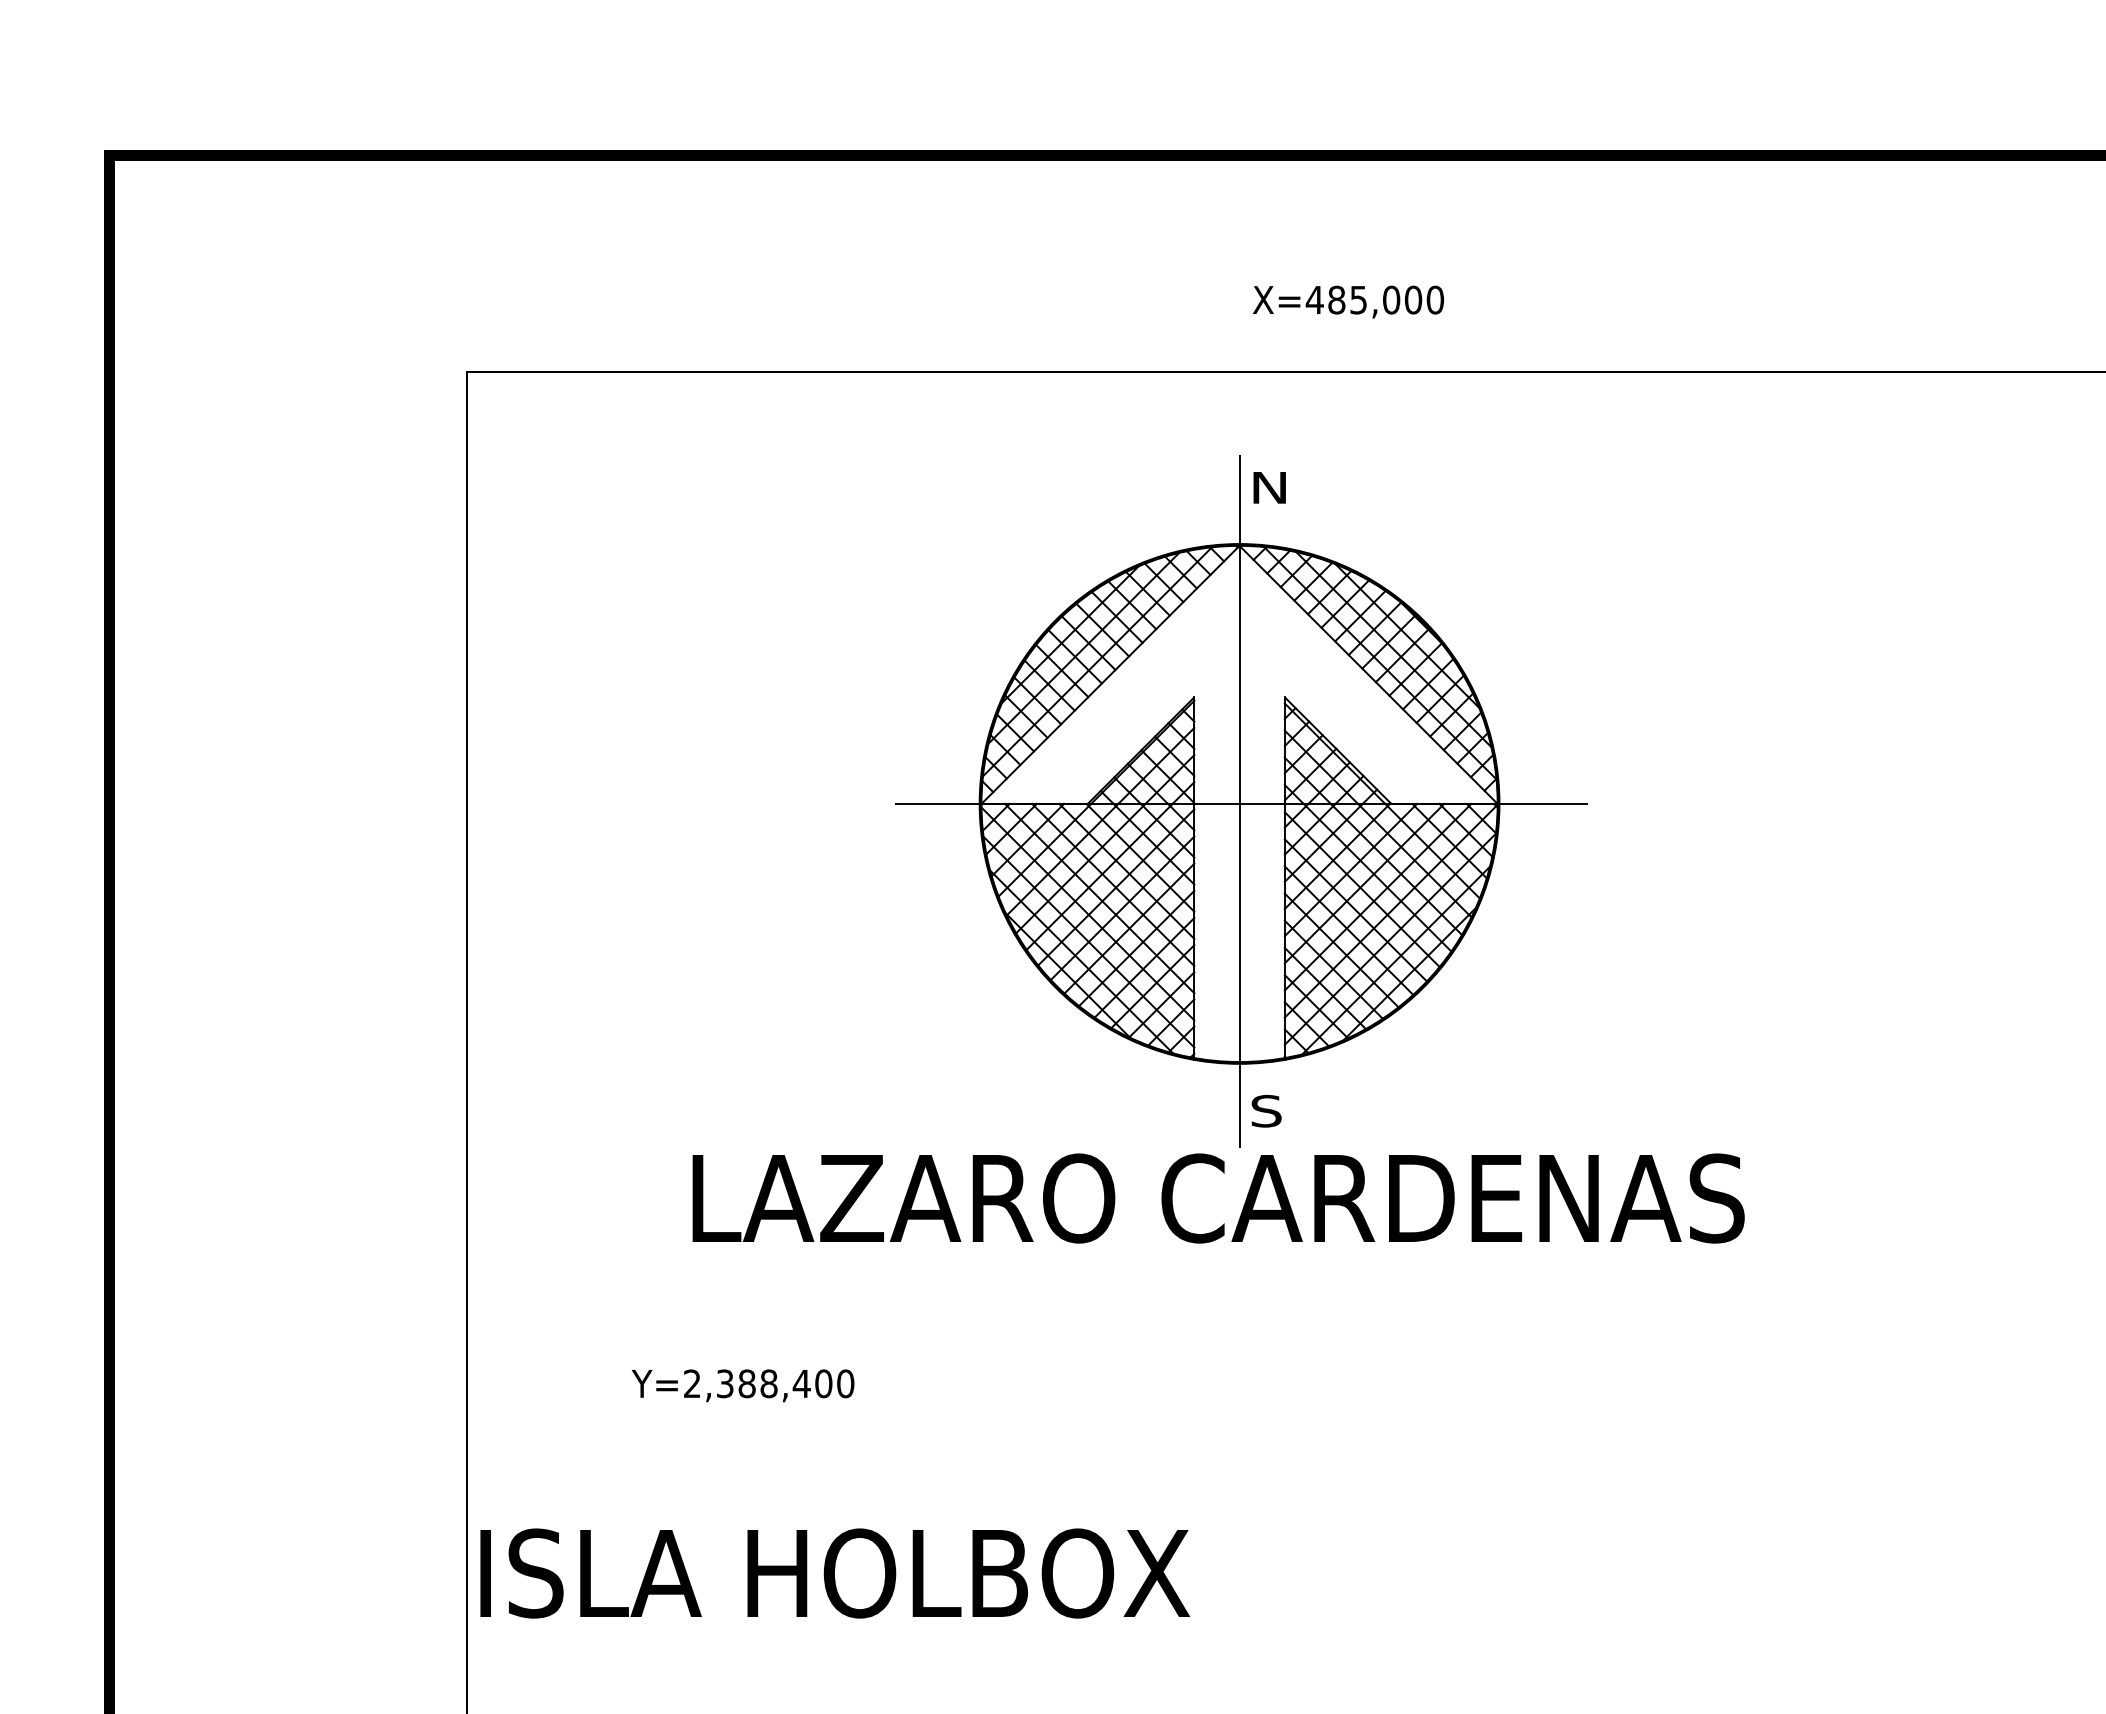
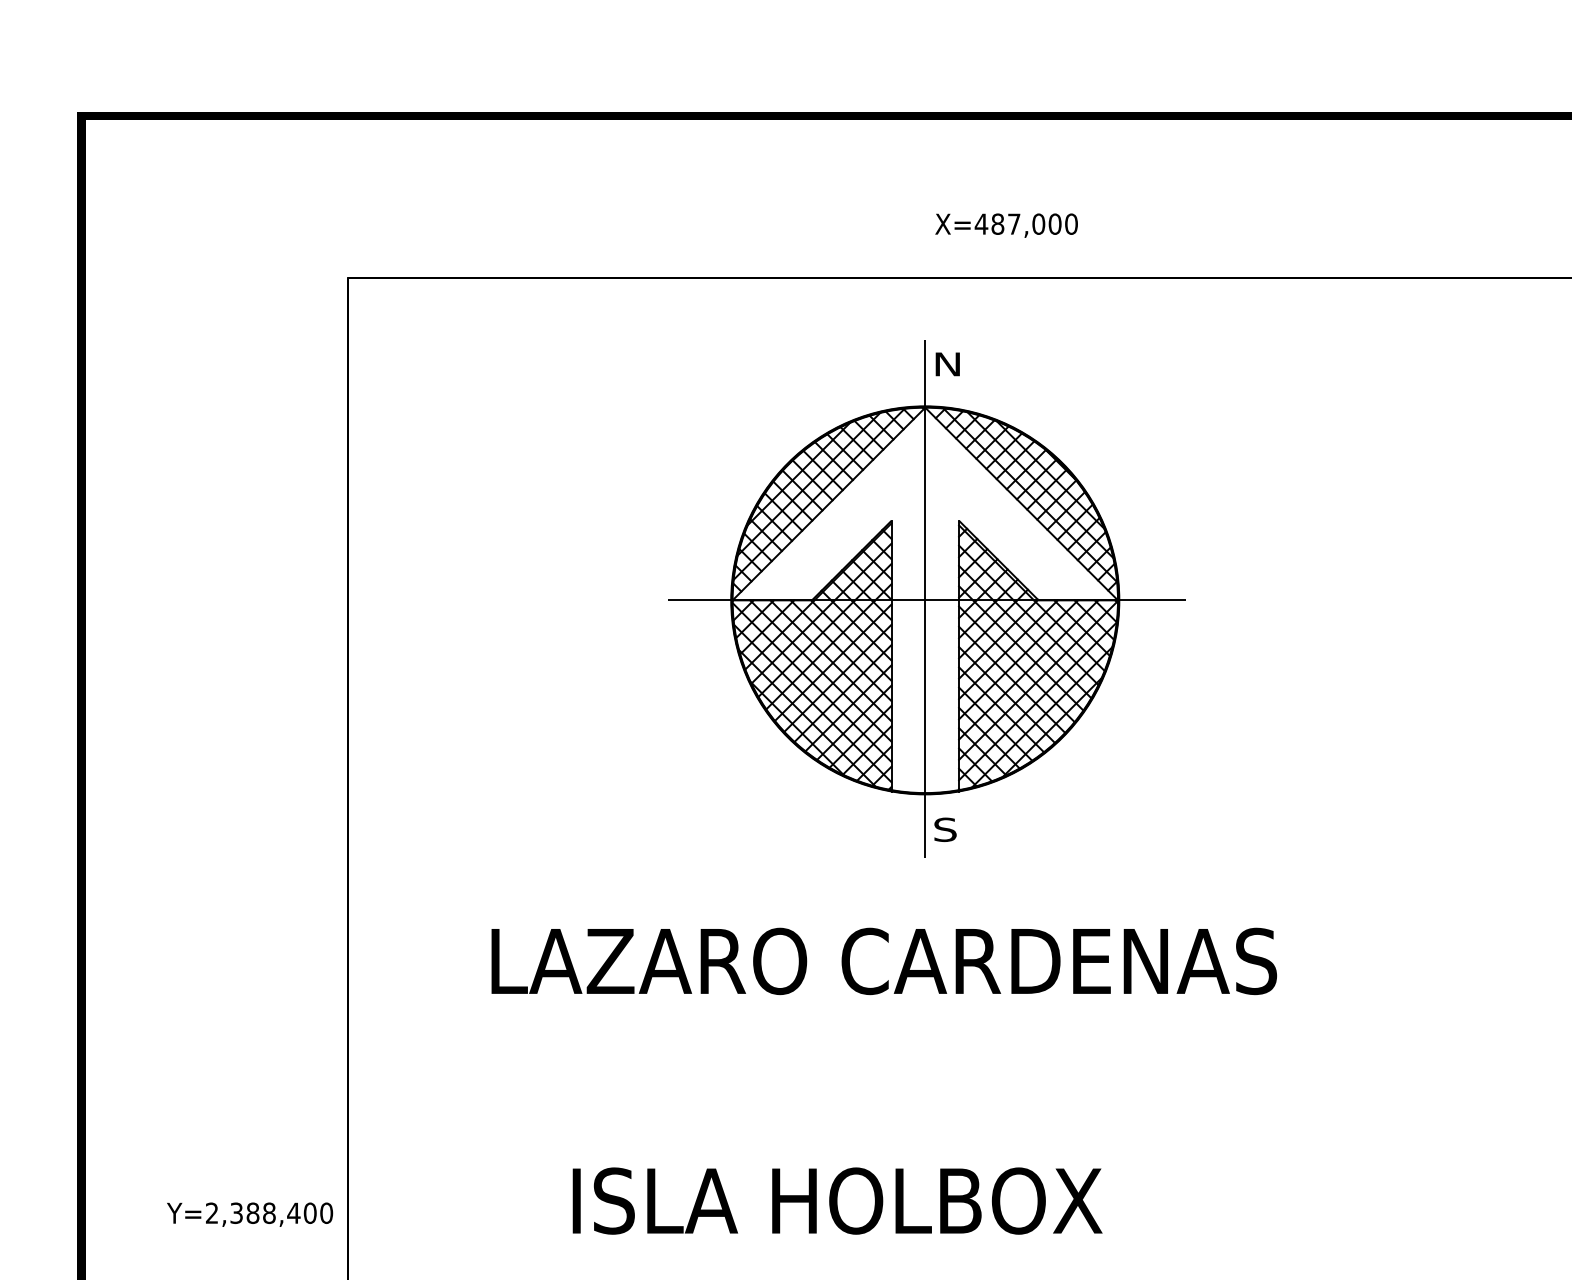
text: (1358, 300) -> (1014, 224), X=485,000 -> X=487,000
text: (1218, 1198) -> (884, 961), moved
text: (743, 1385) -> (250, 1214), moved
text: (835, 1573) -> (837, 1201), moved

